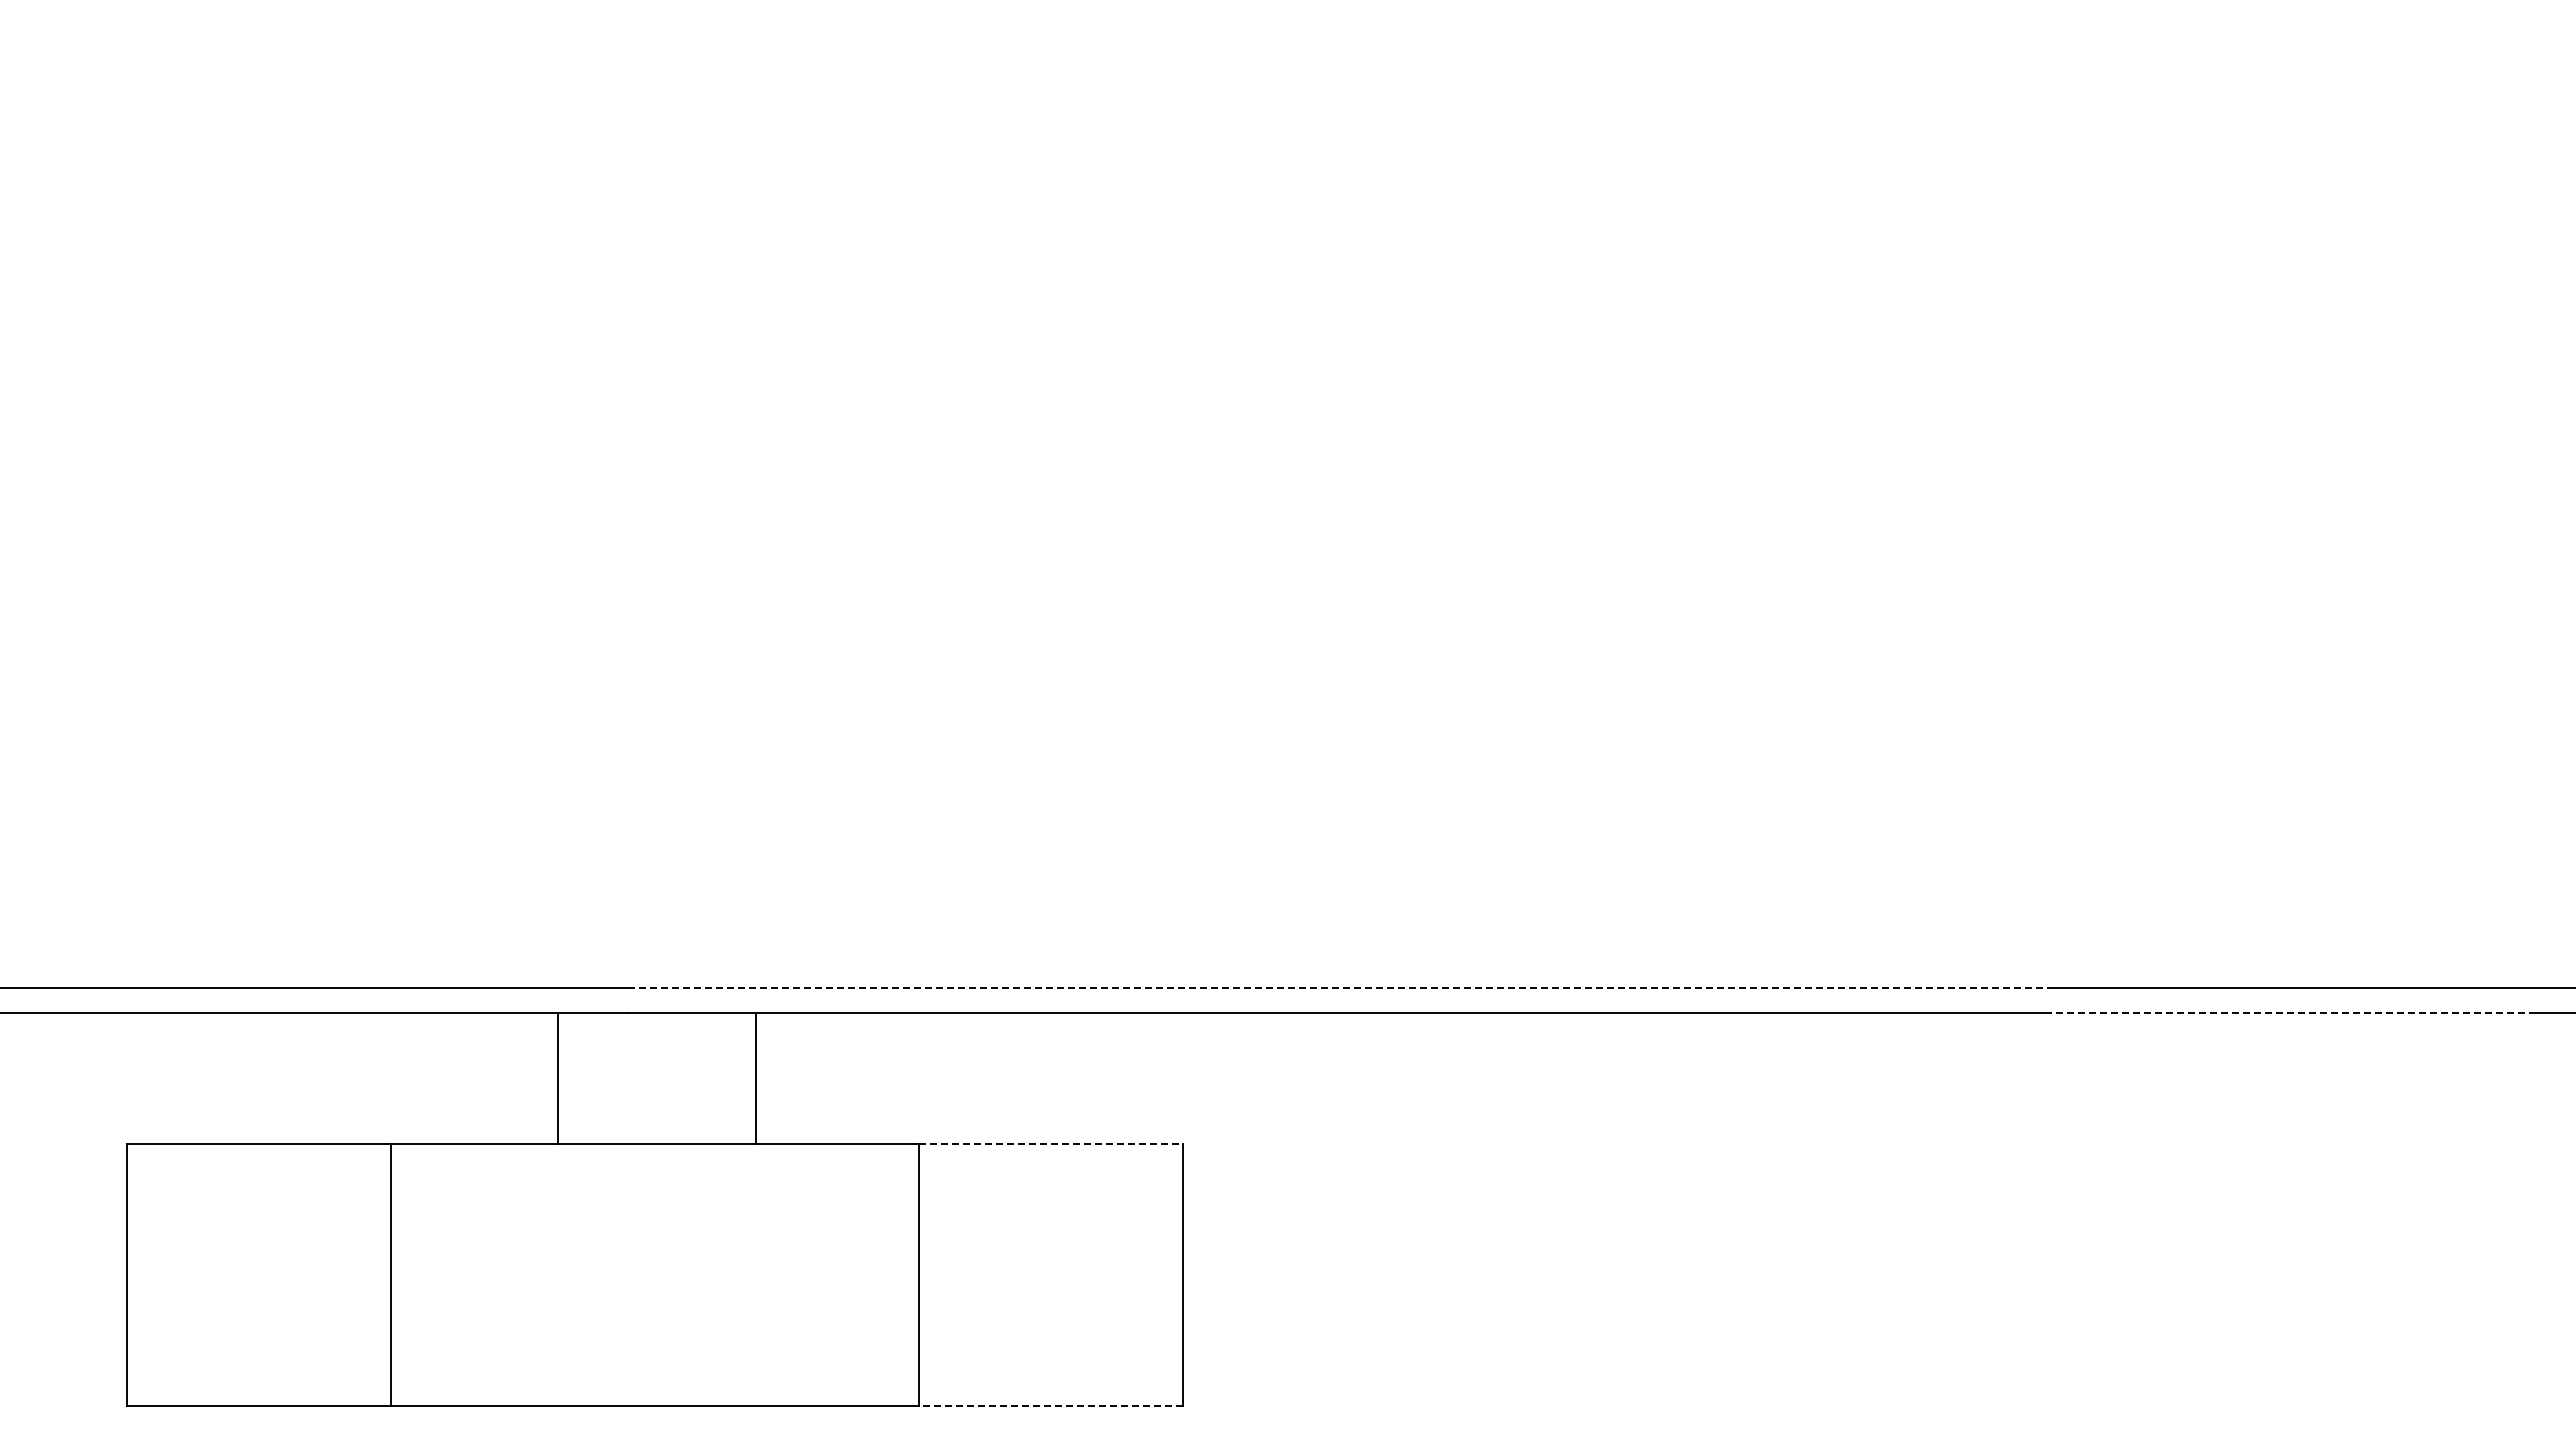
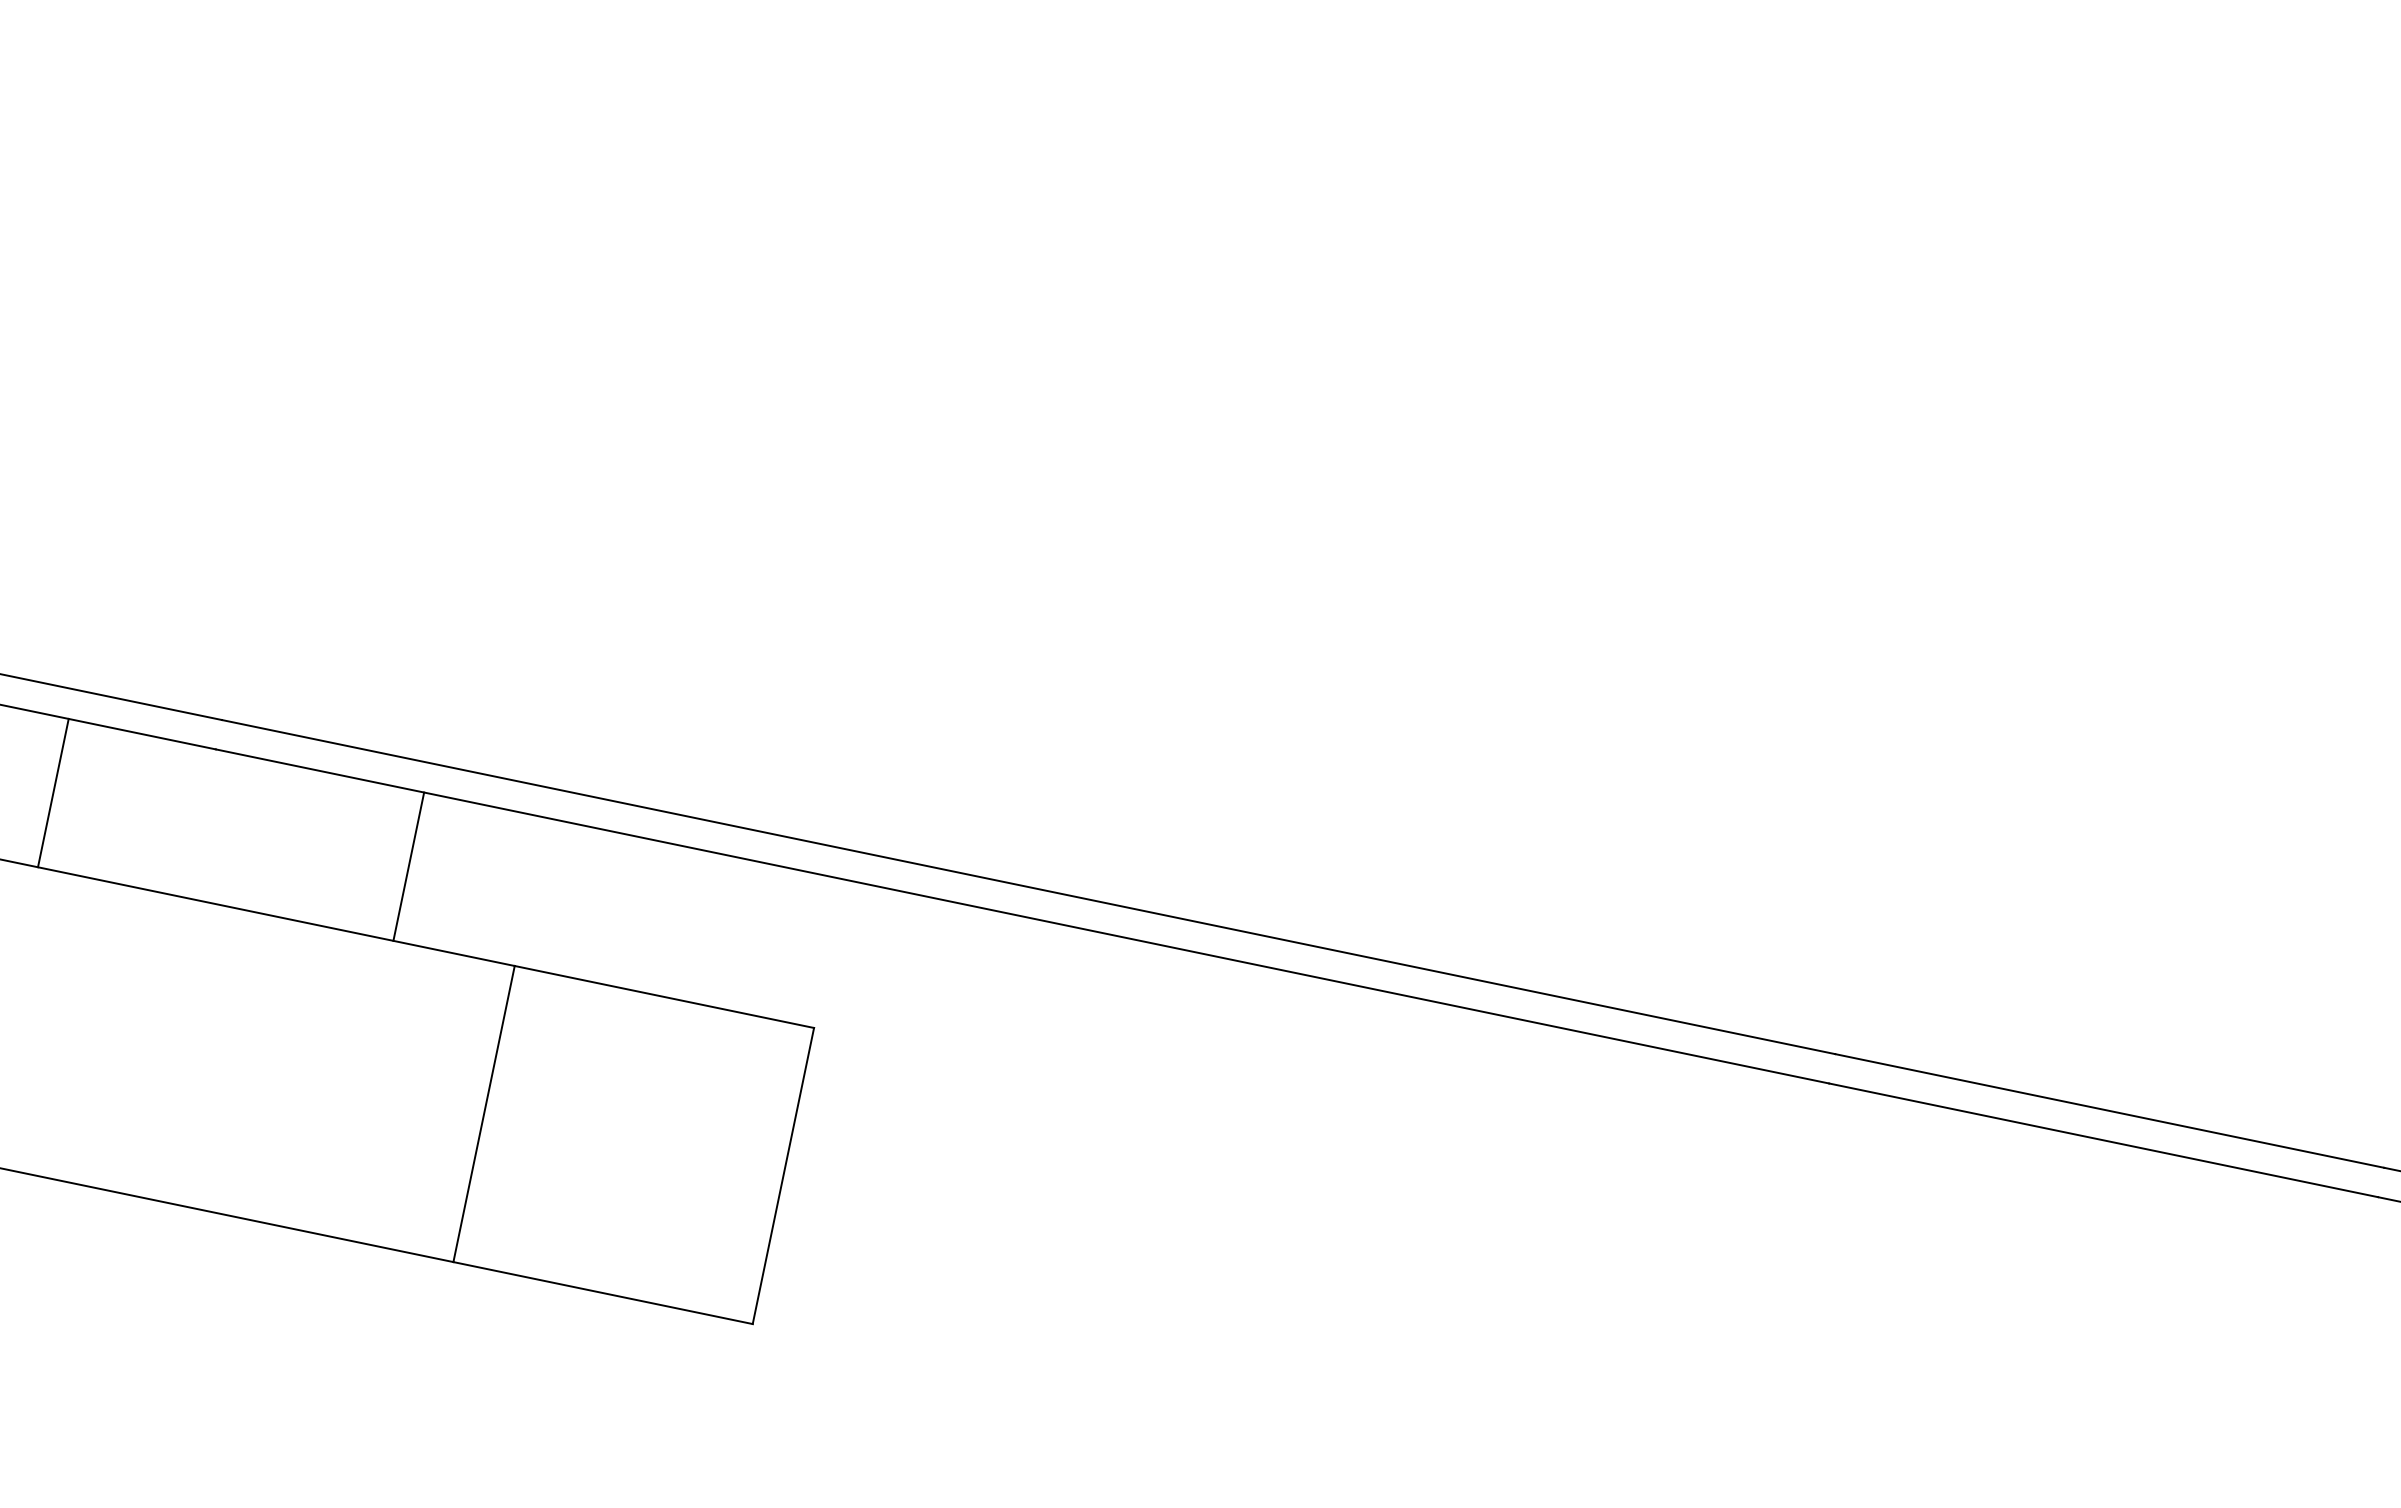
line: (1339, 987) -> (1028, 886), dashed -> solid
line: (2293, 1013) -> (2103, 1140), dashed -> solid
line: (558, 1078) -> (54, 792), moved
line: (755, 1078) -> (408, 866), moved
line: (1051, 1144) -> (665, 997), dashed -> solid
line: (1050, 1405) -> (602, 1292), dashed -> solid

